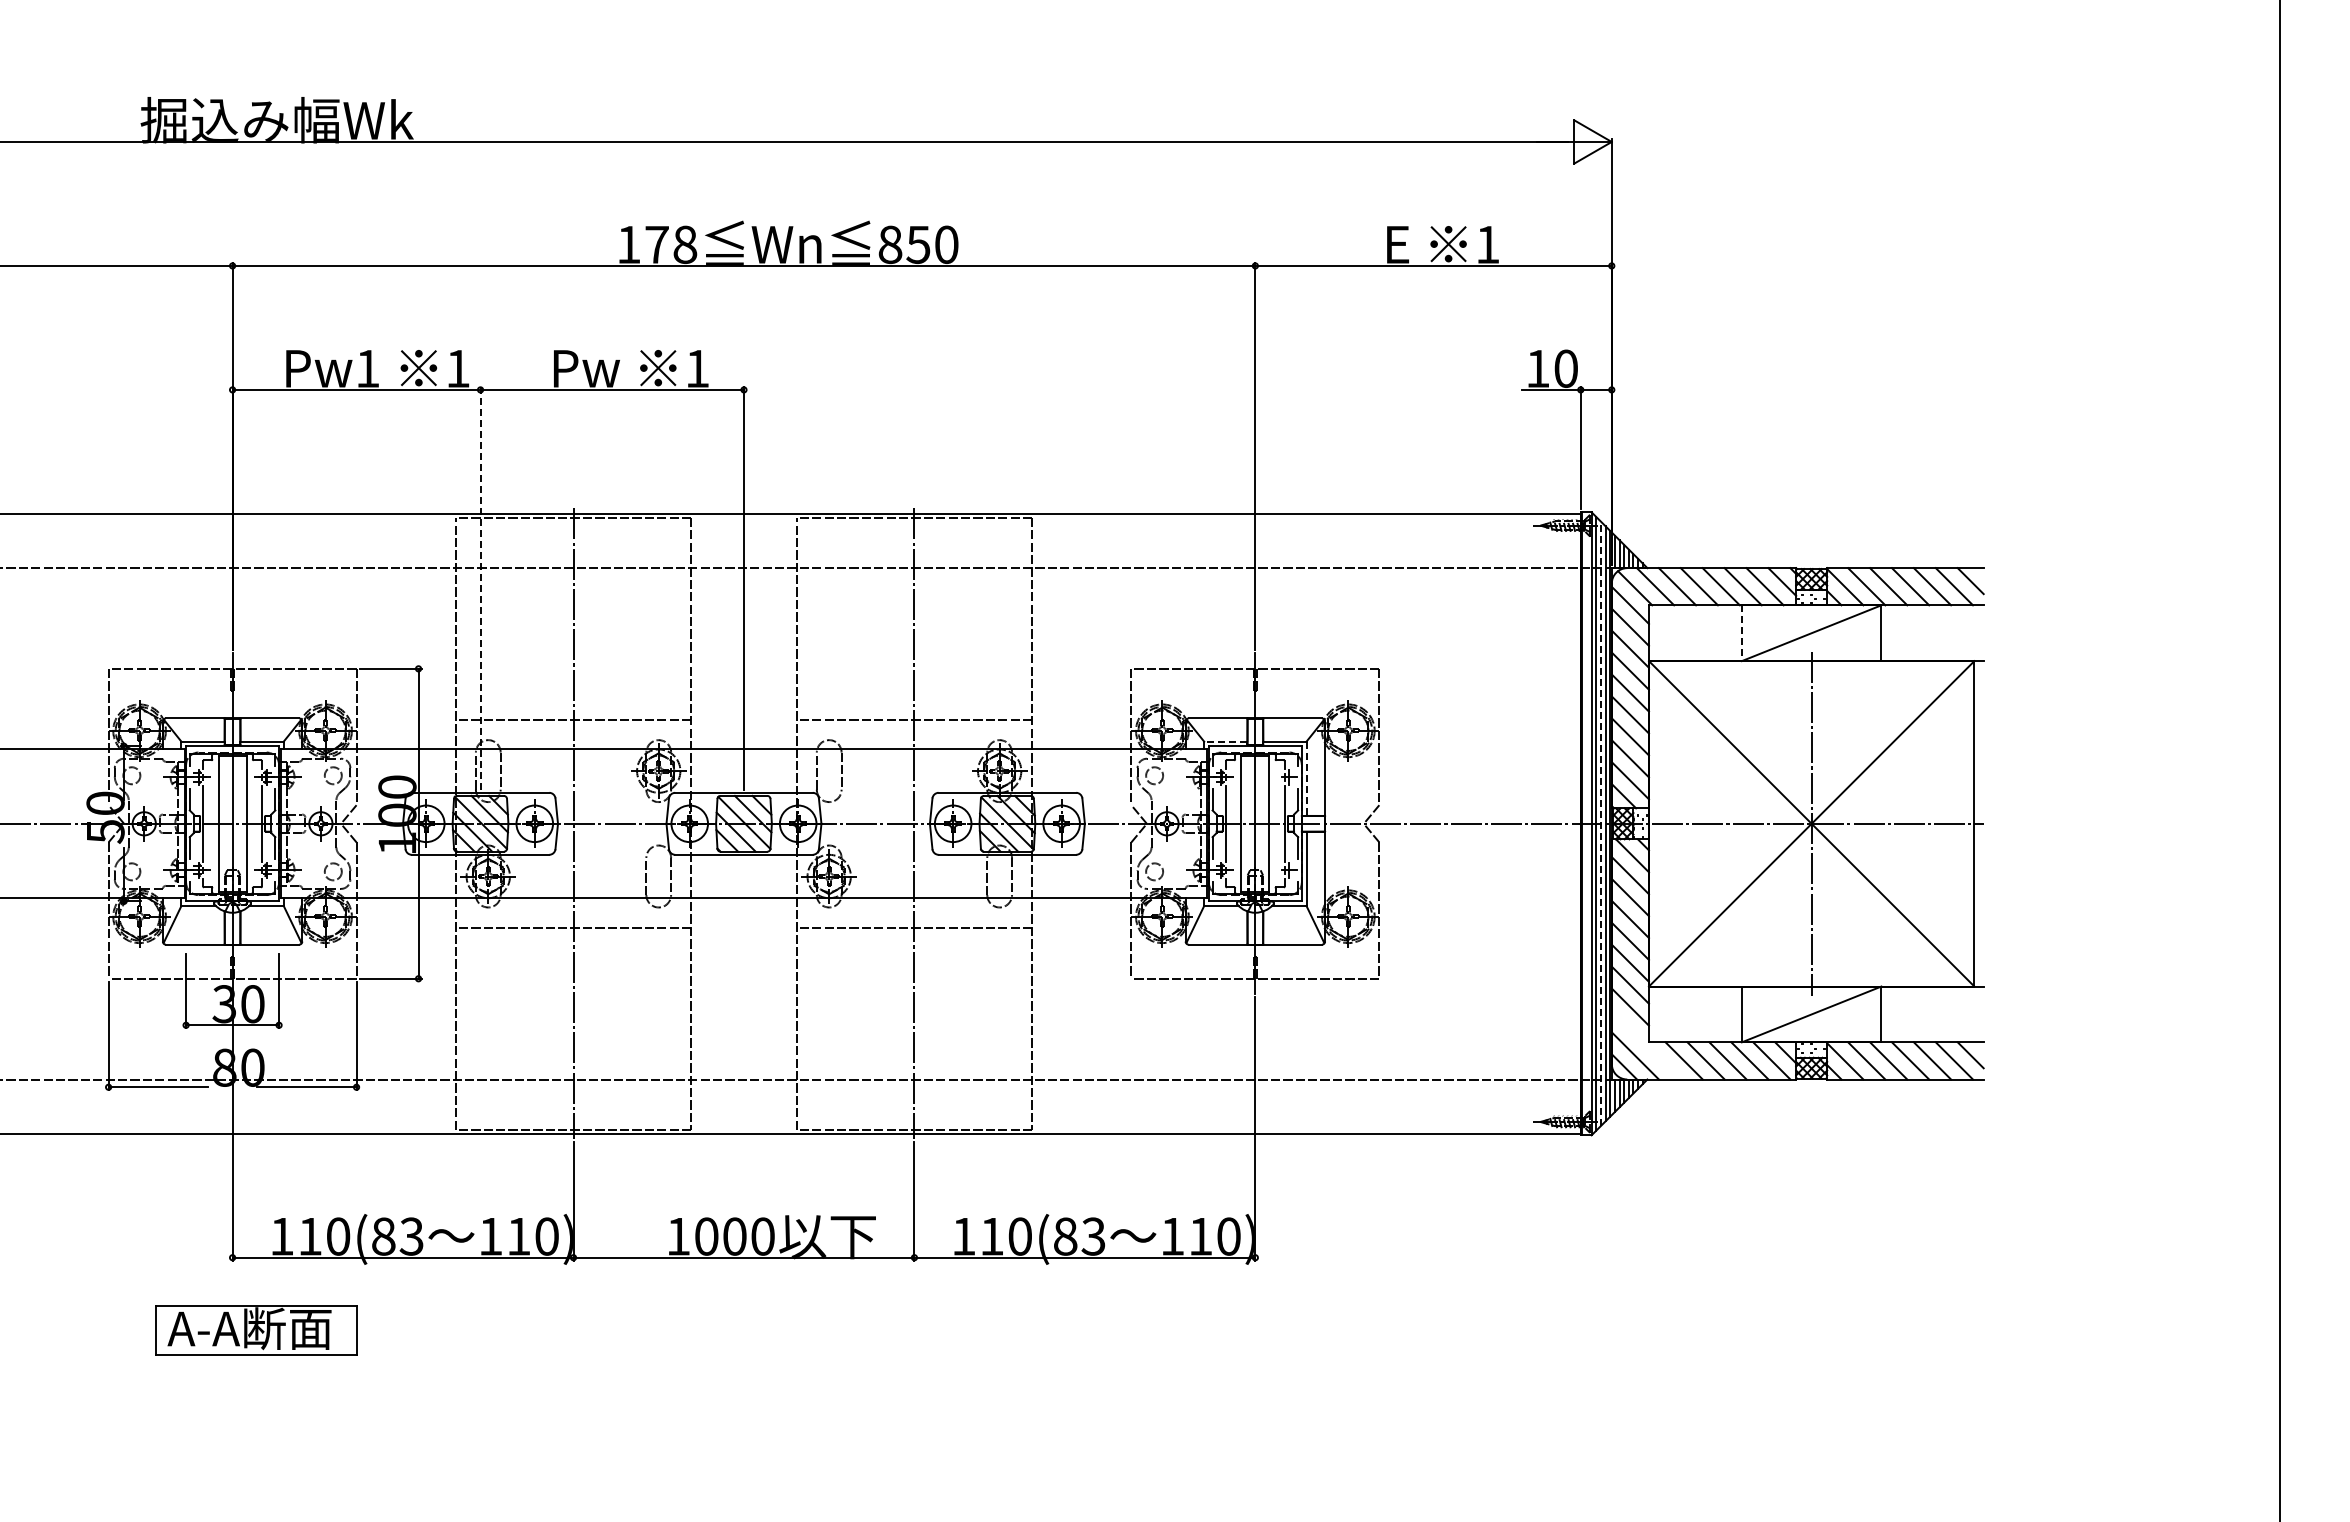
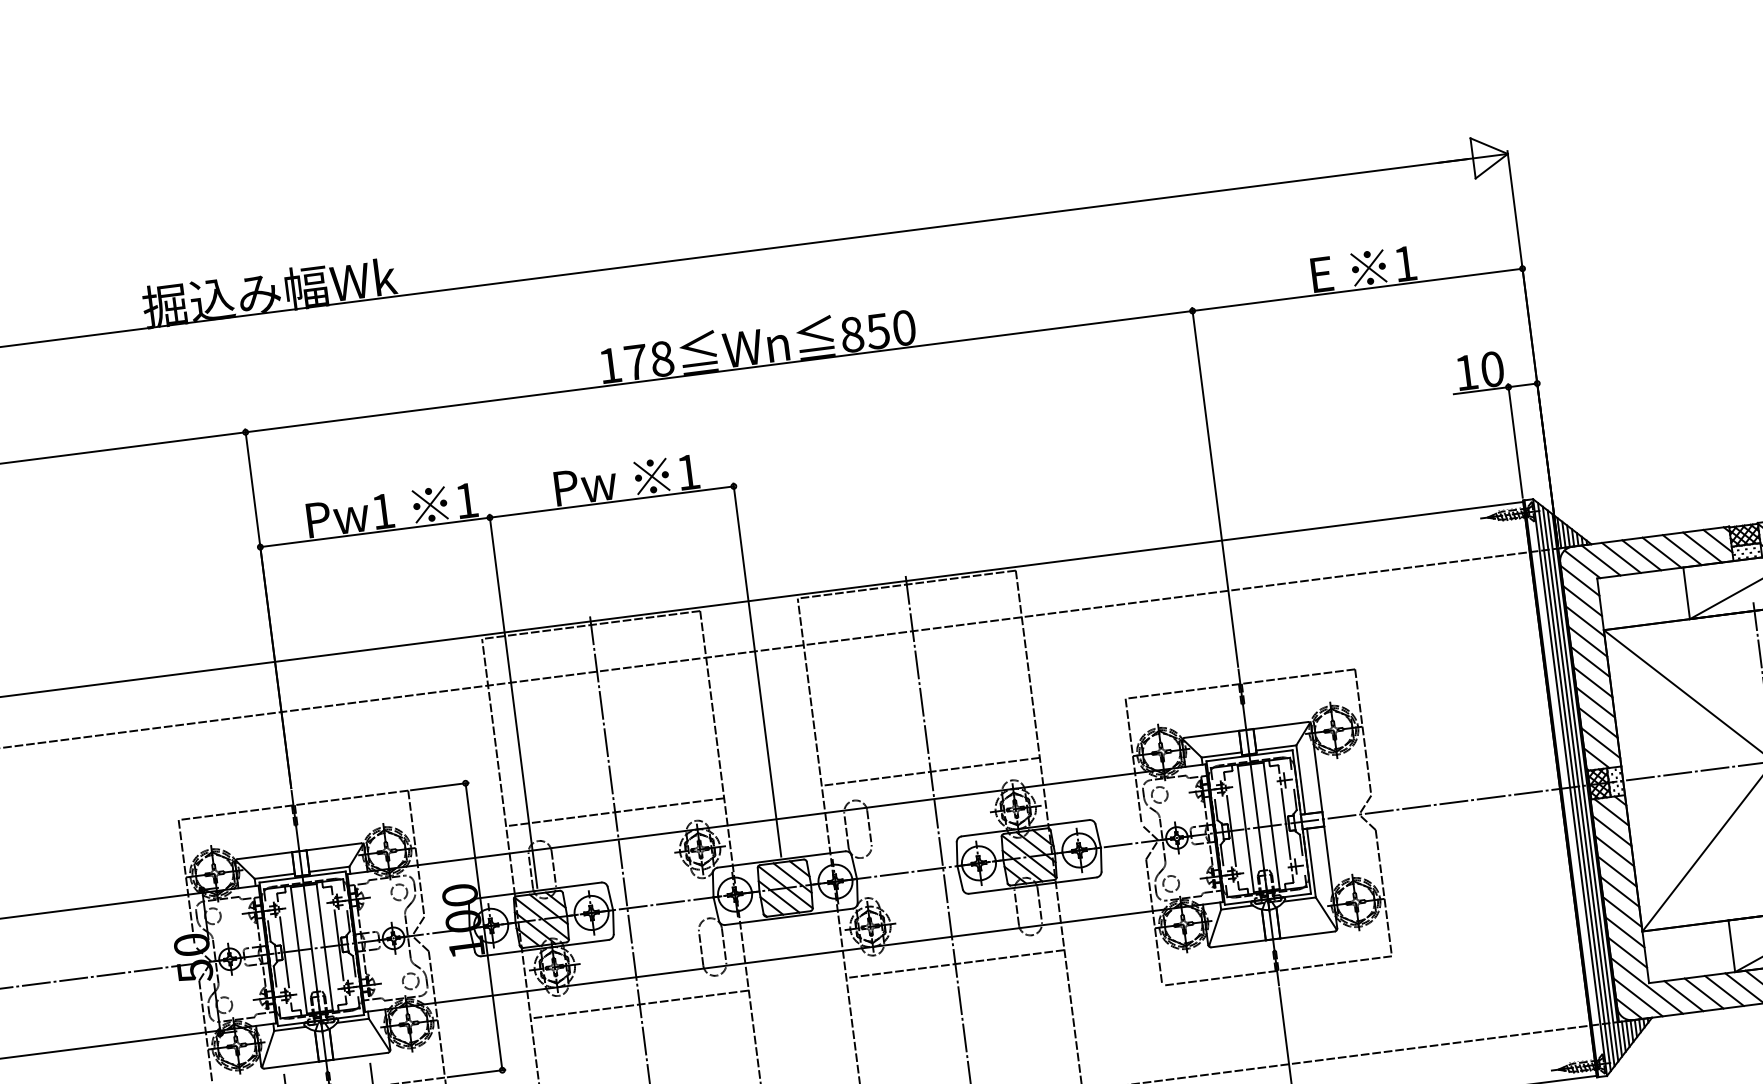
line: (480, 587) -> (513, 700), dashed -> solid
line: (1741, 633) -> (1686, 593), dashed -> solid
line: (1225, 741) -> (1221, 754), dashed -> solid
line: (1306, 779) -> (1300, 780), dashed -> solid
line: (1600, 823) -> (1578, 786), dashed -> solid
line: (1645, 1044) -> (1646, 985), added

